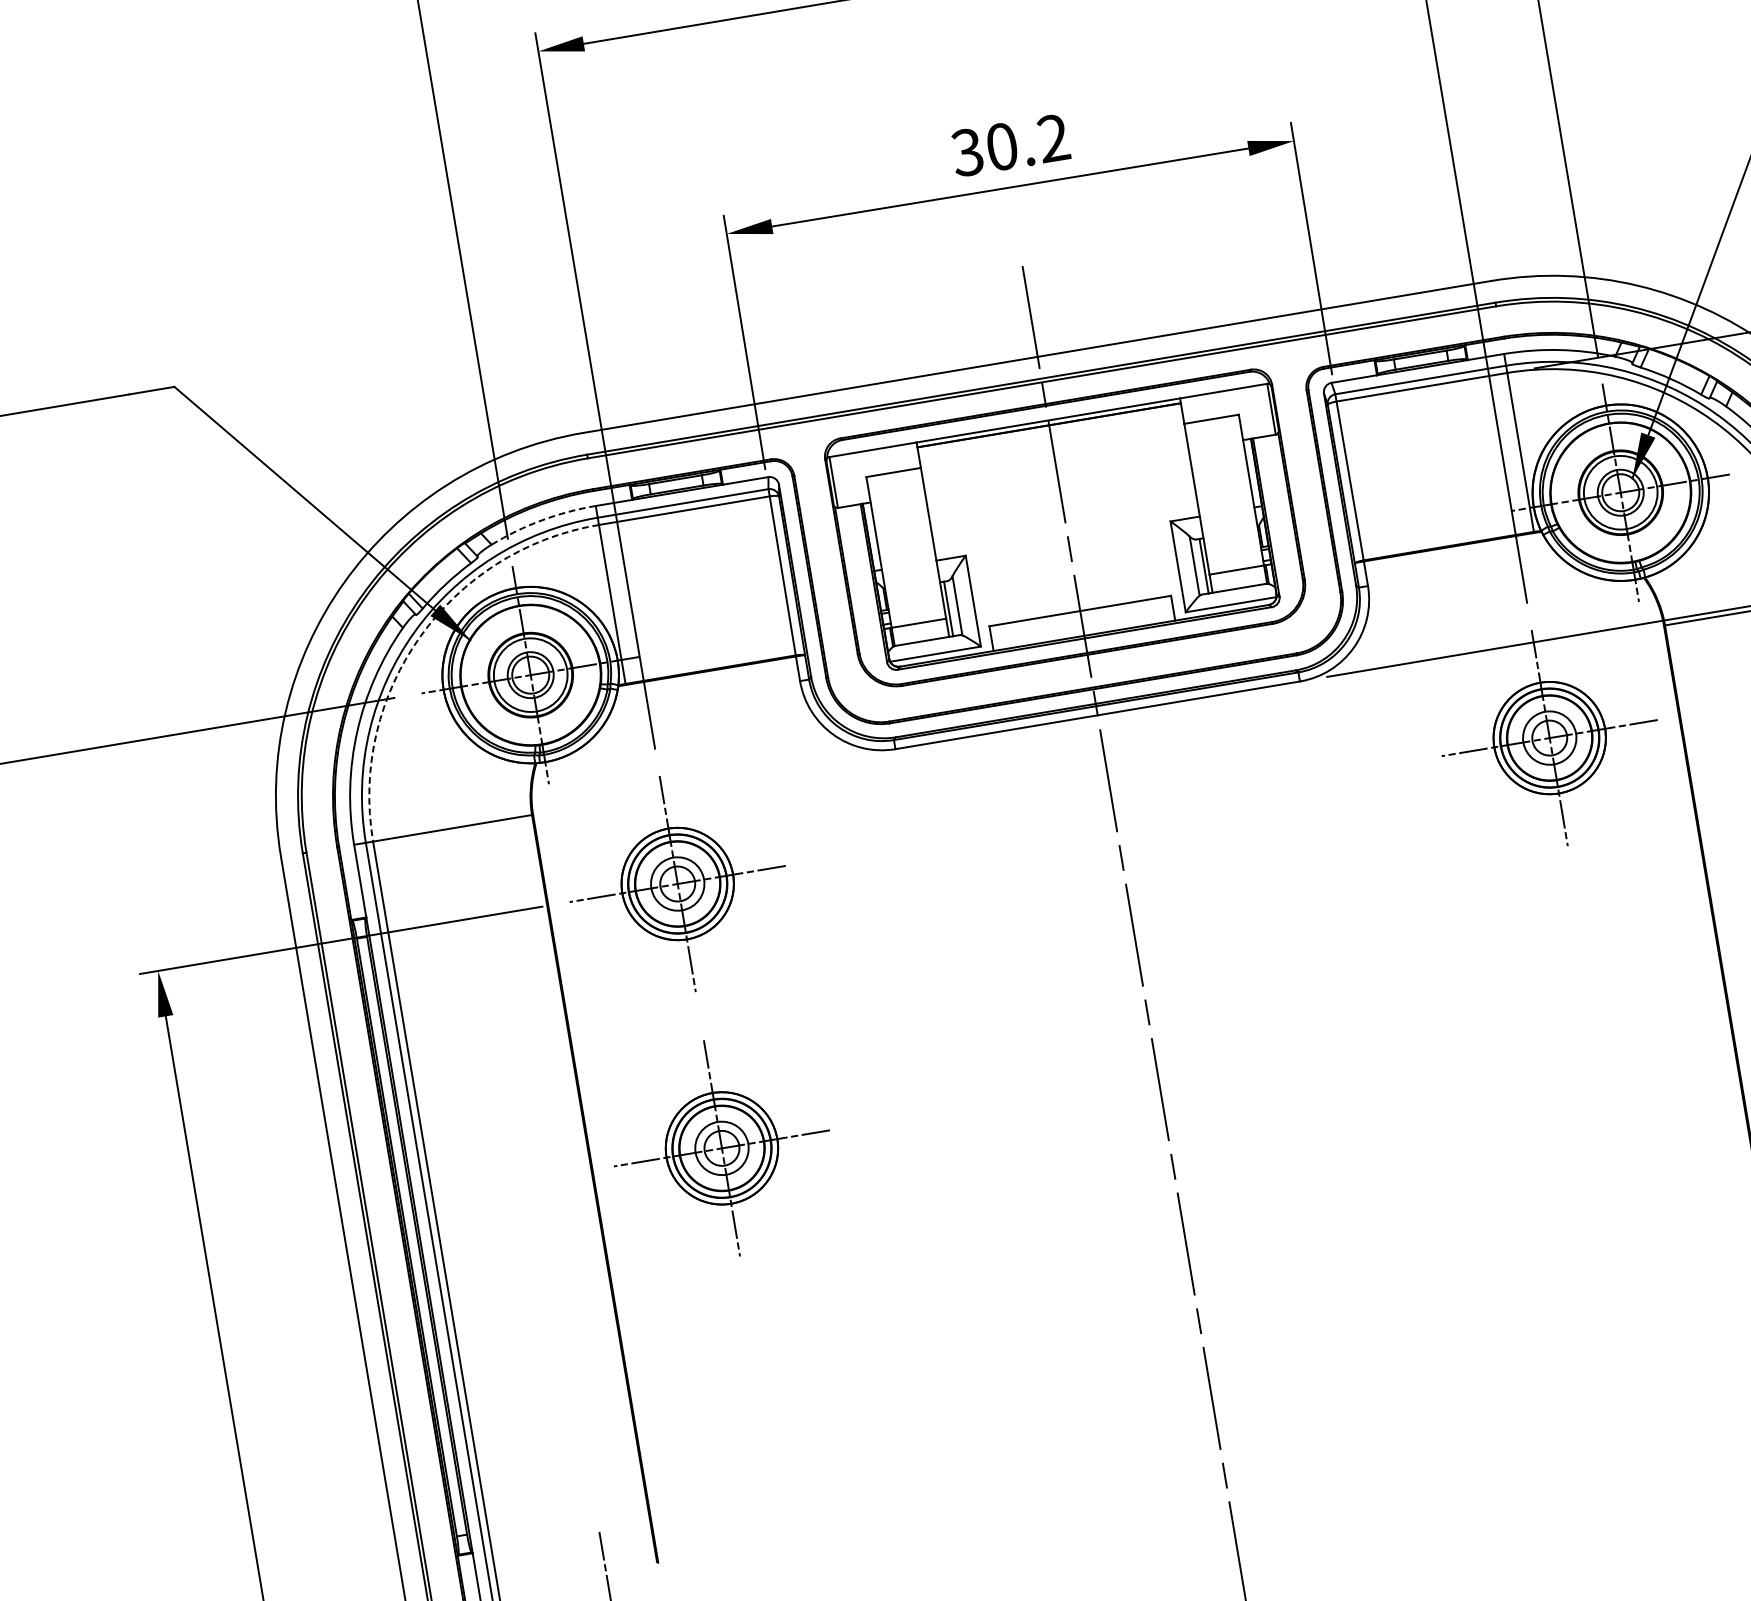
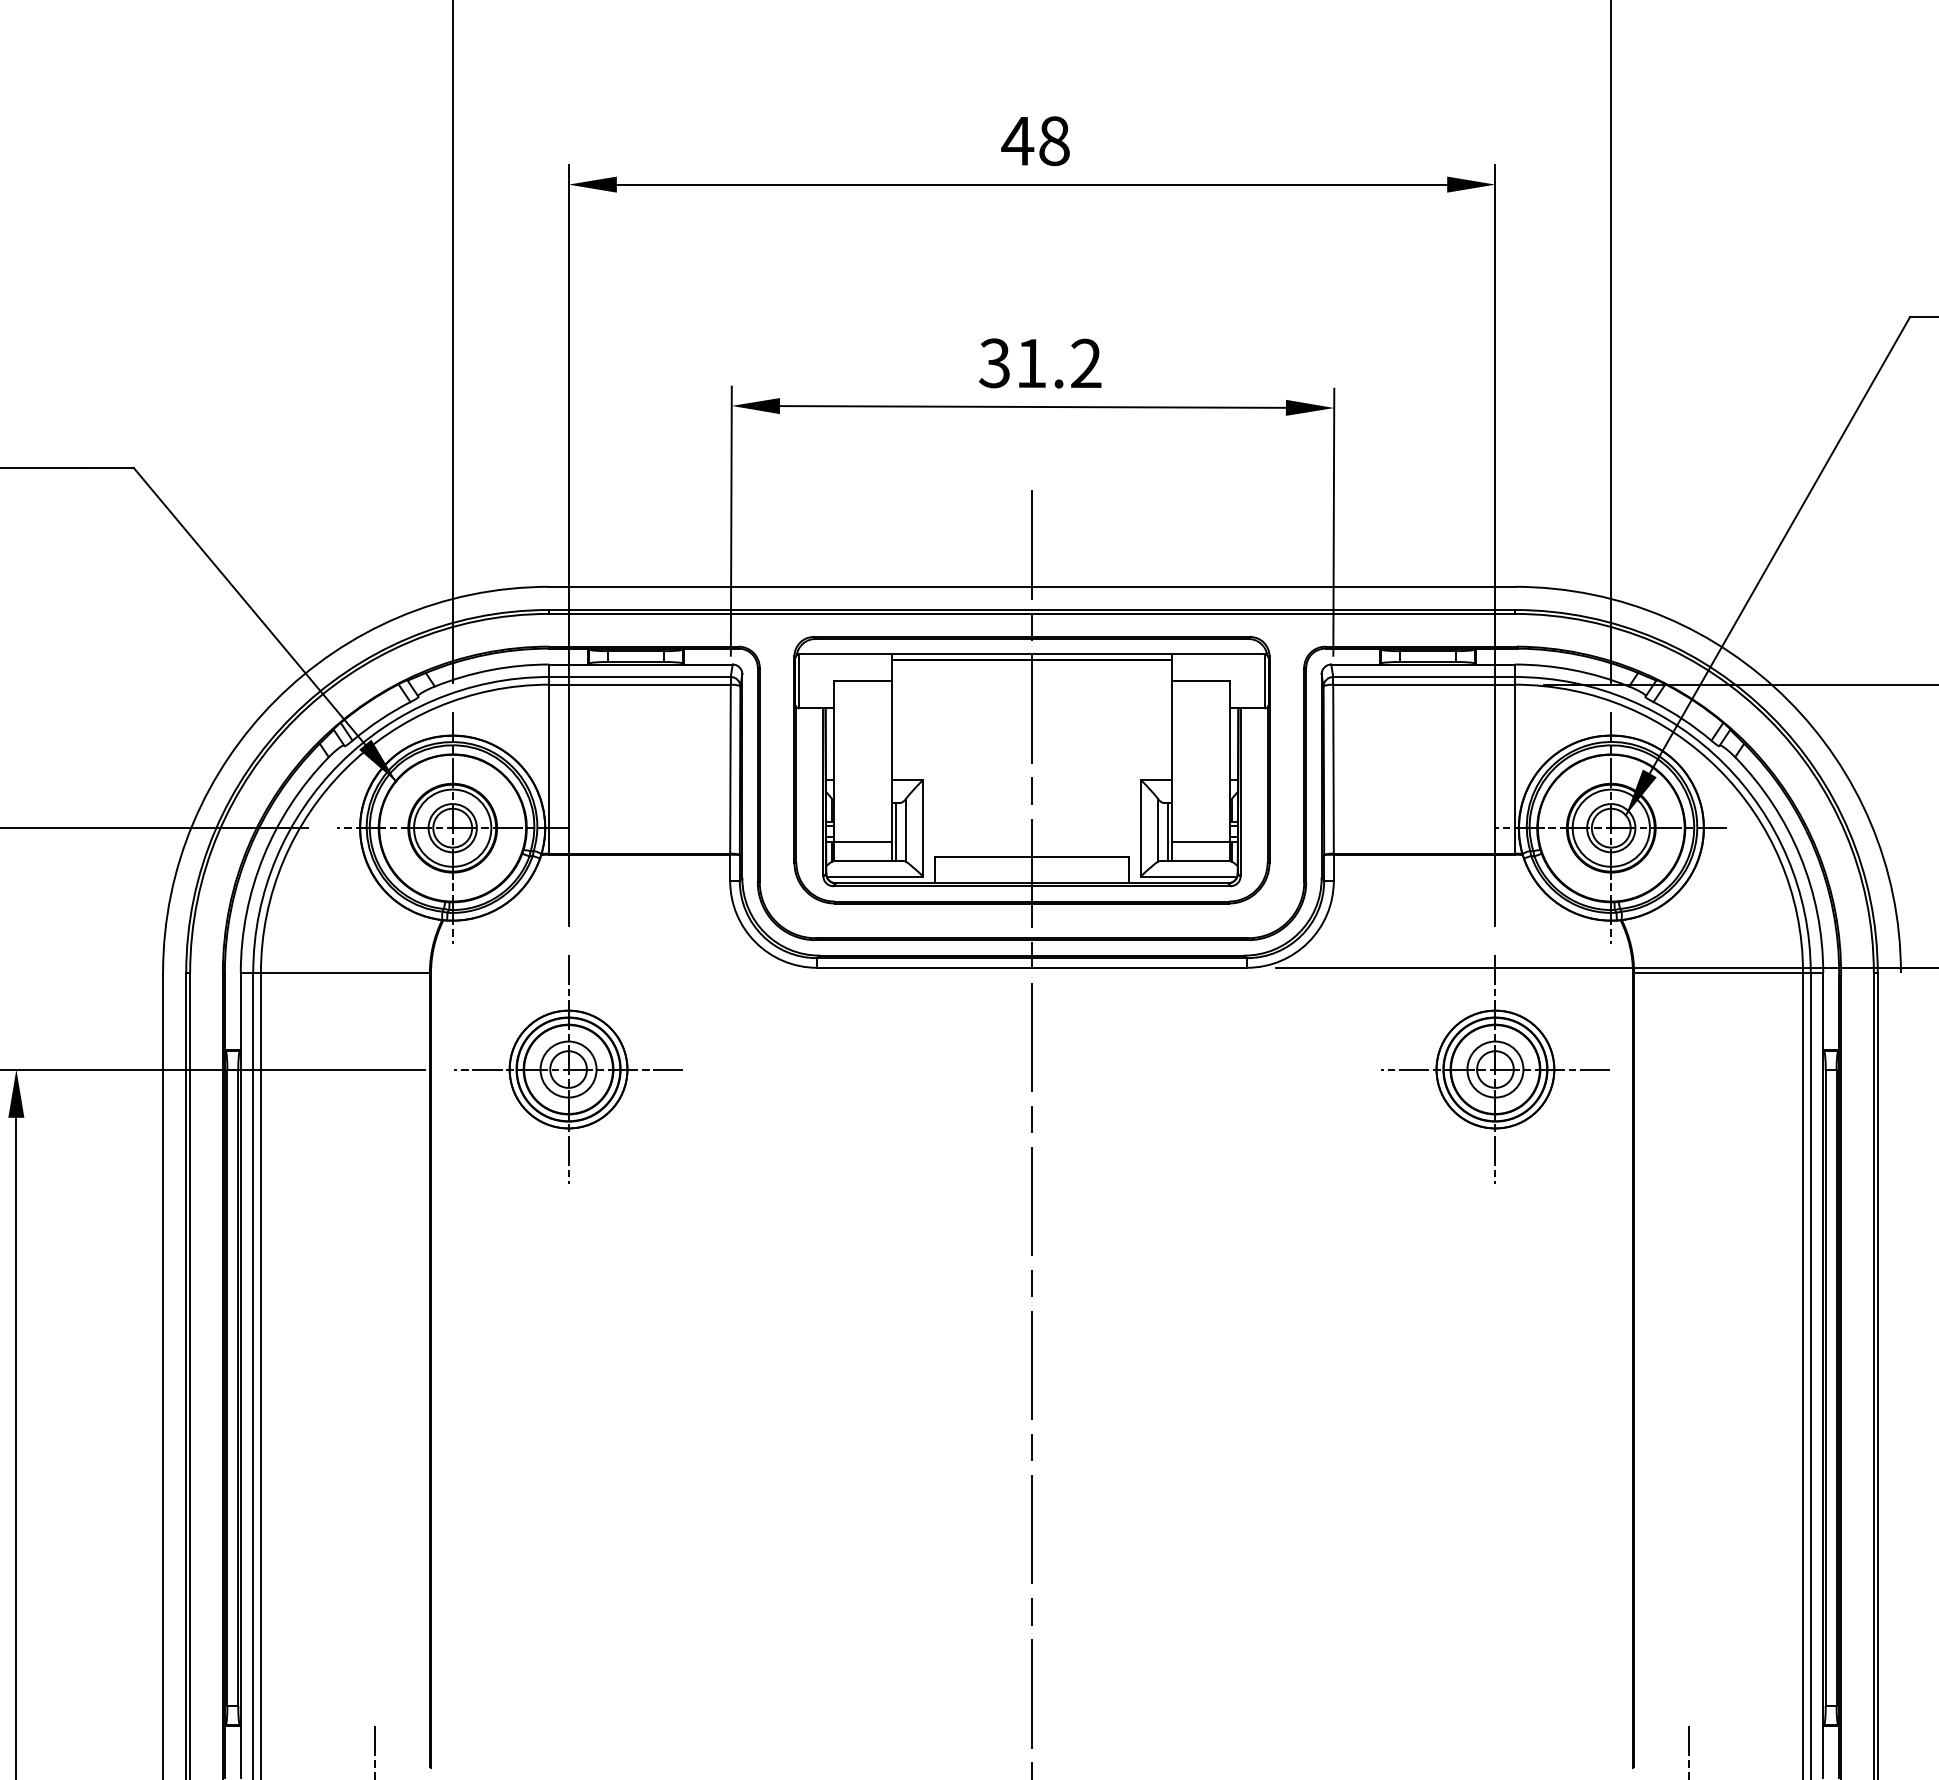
text: (1002, 146) -> (1031, 363), 30.2 -> 31.2
arc: (542, 520) -> (491, 670), dashed -> solid
arc: (420, 636) -> (345, 769), dashed -> solid
part: (721, 1148) -> (568, 1350), removed

